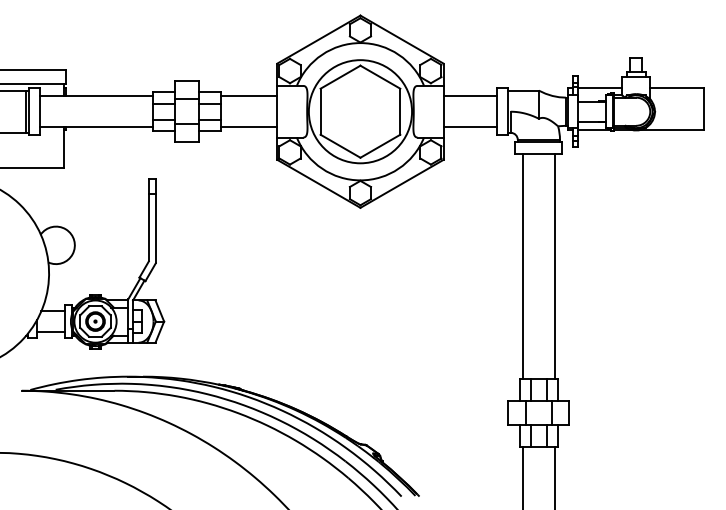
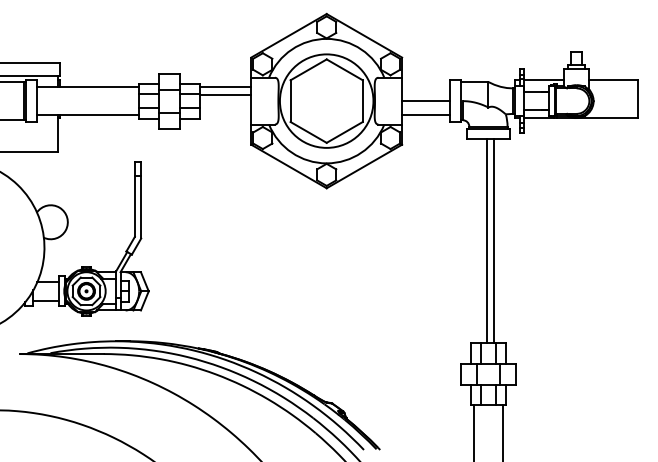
line: (470, 95) -> (426, 100), moved
line: (248, 127) -> (225, 95), moved
line: (523, 266) -> (494, 241), moved
line: (554, 266) -> (486, 241), moved

